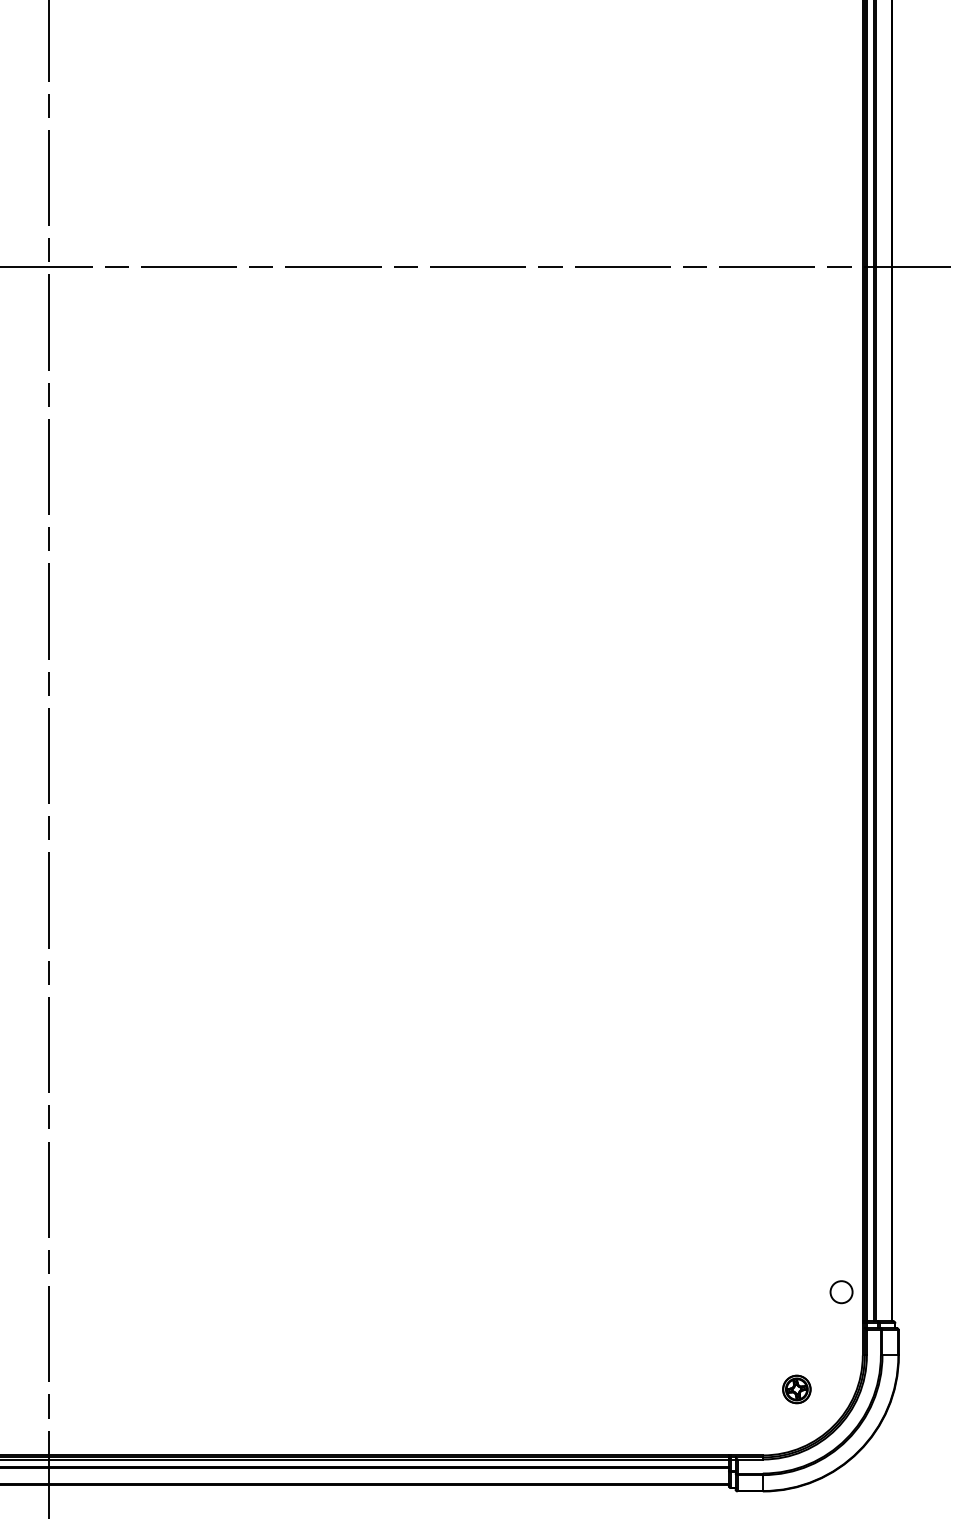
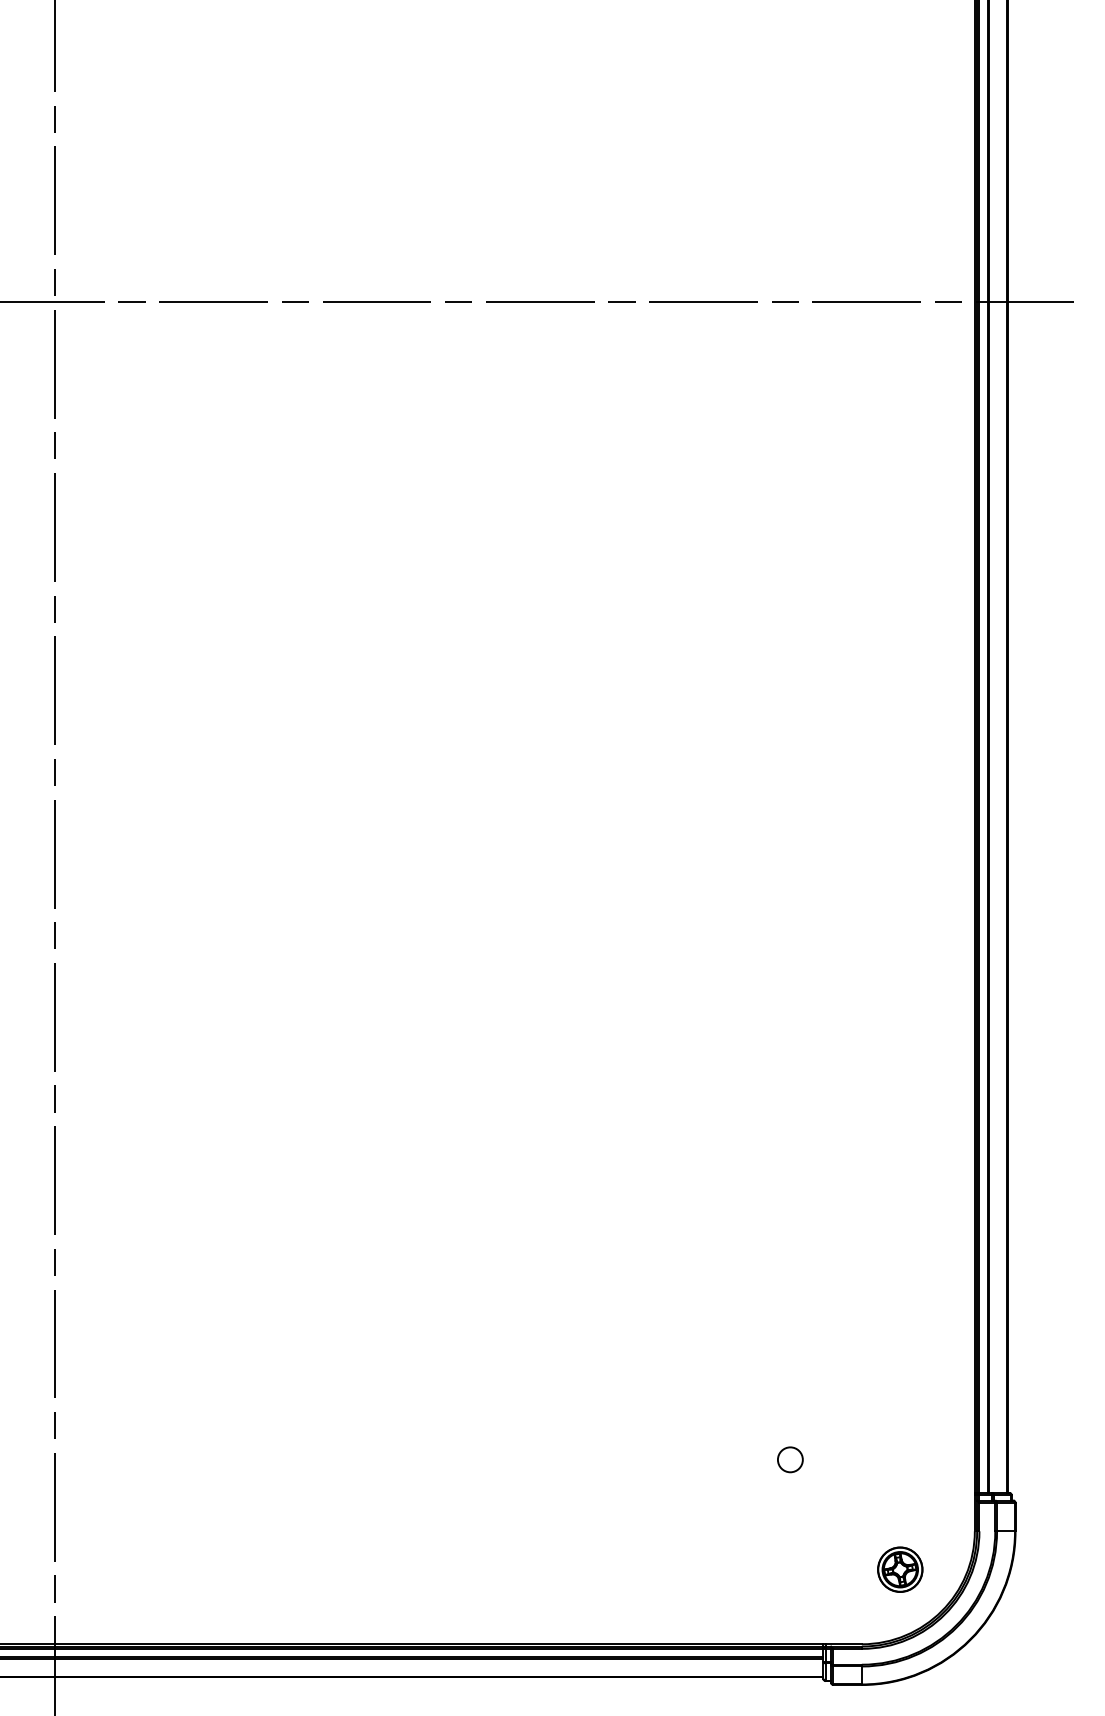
circle: (841, 1292) -> (790, 1460), moved
part: (796, 1389) -> (899, 1569), size x1.43

